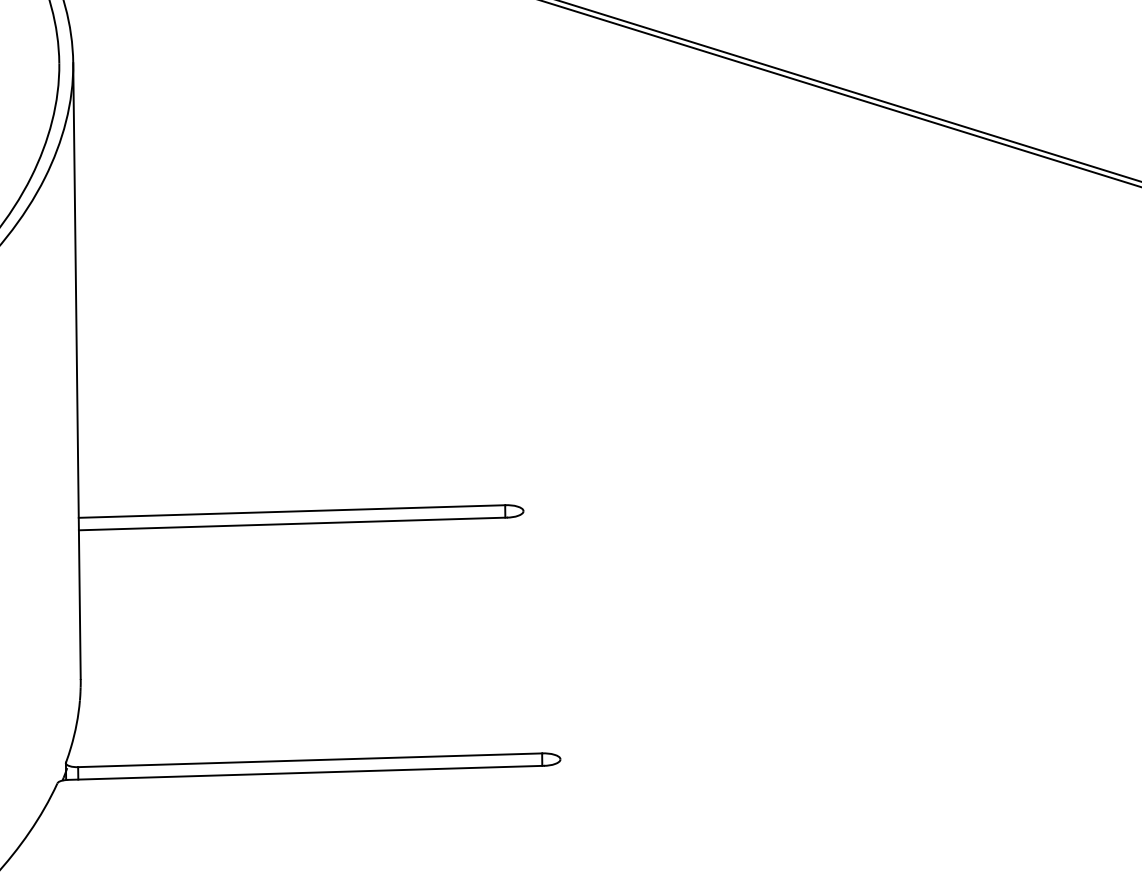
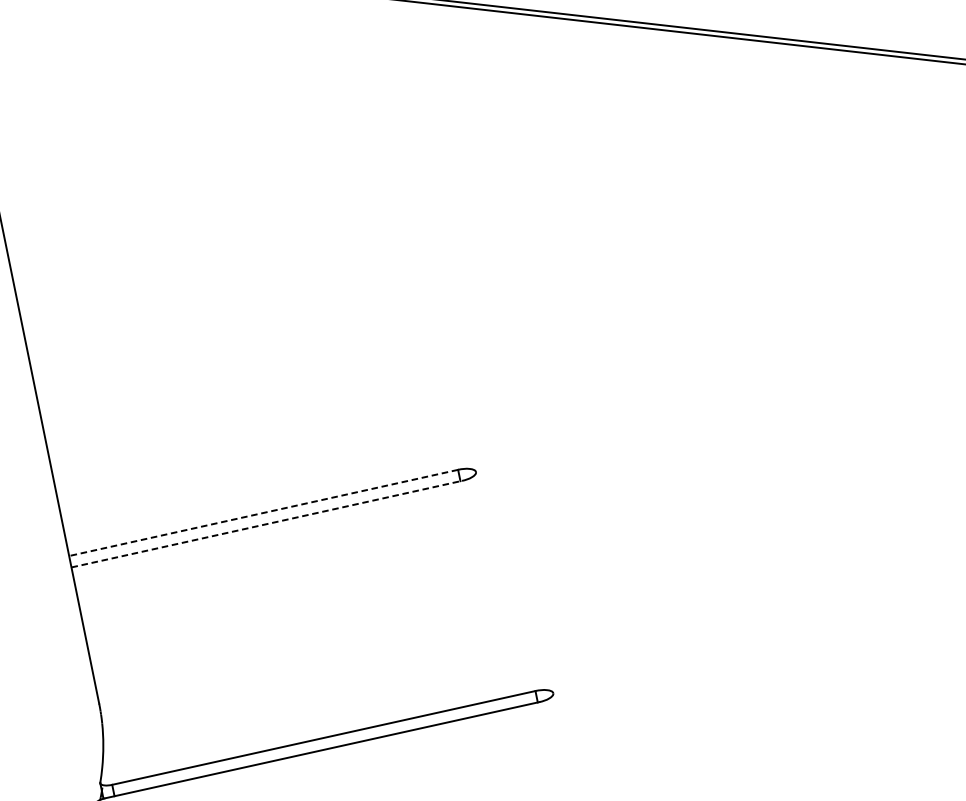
line: (291, 511) -> (263, 512), solid -> dashed
line: (293, 523) -> (267, 523), solid -> dashed

